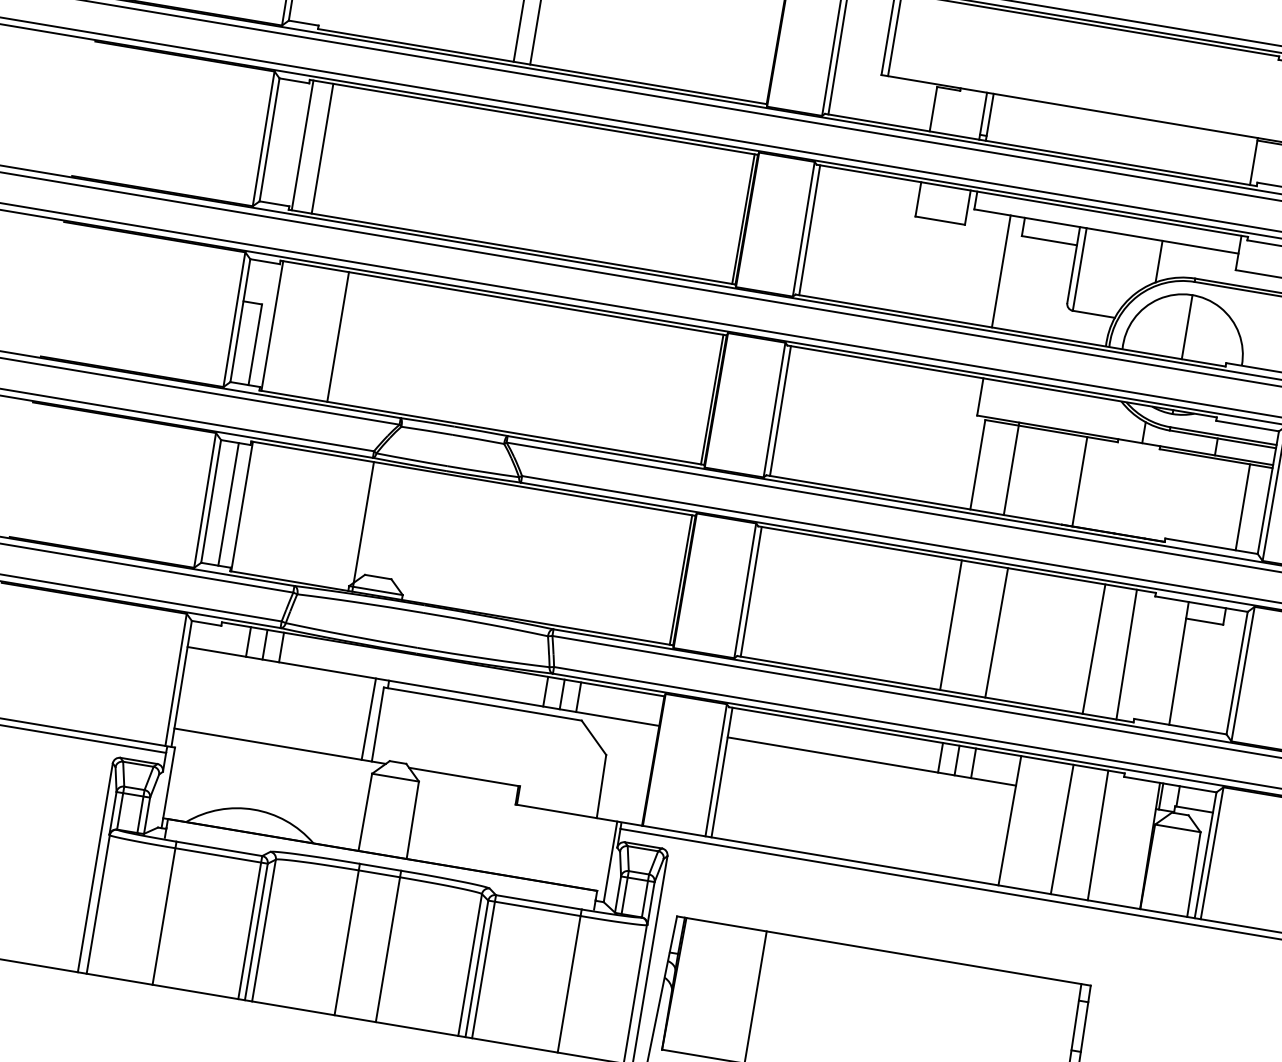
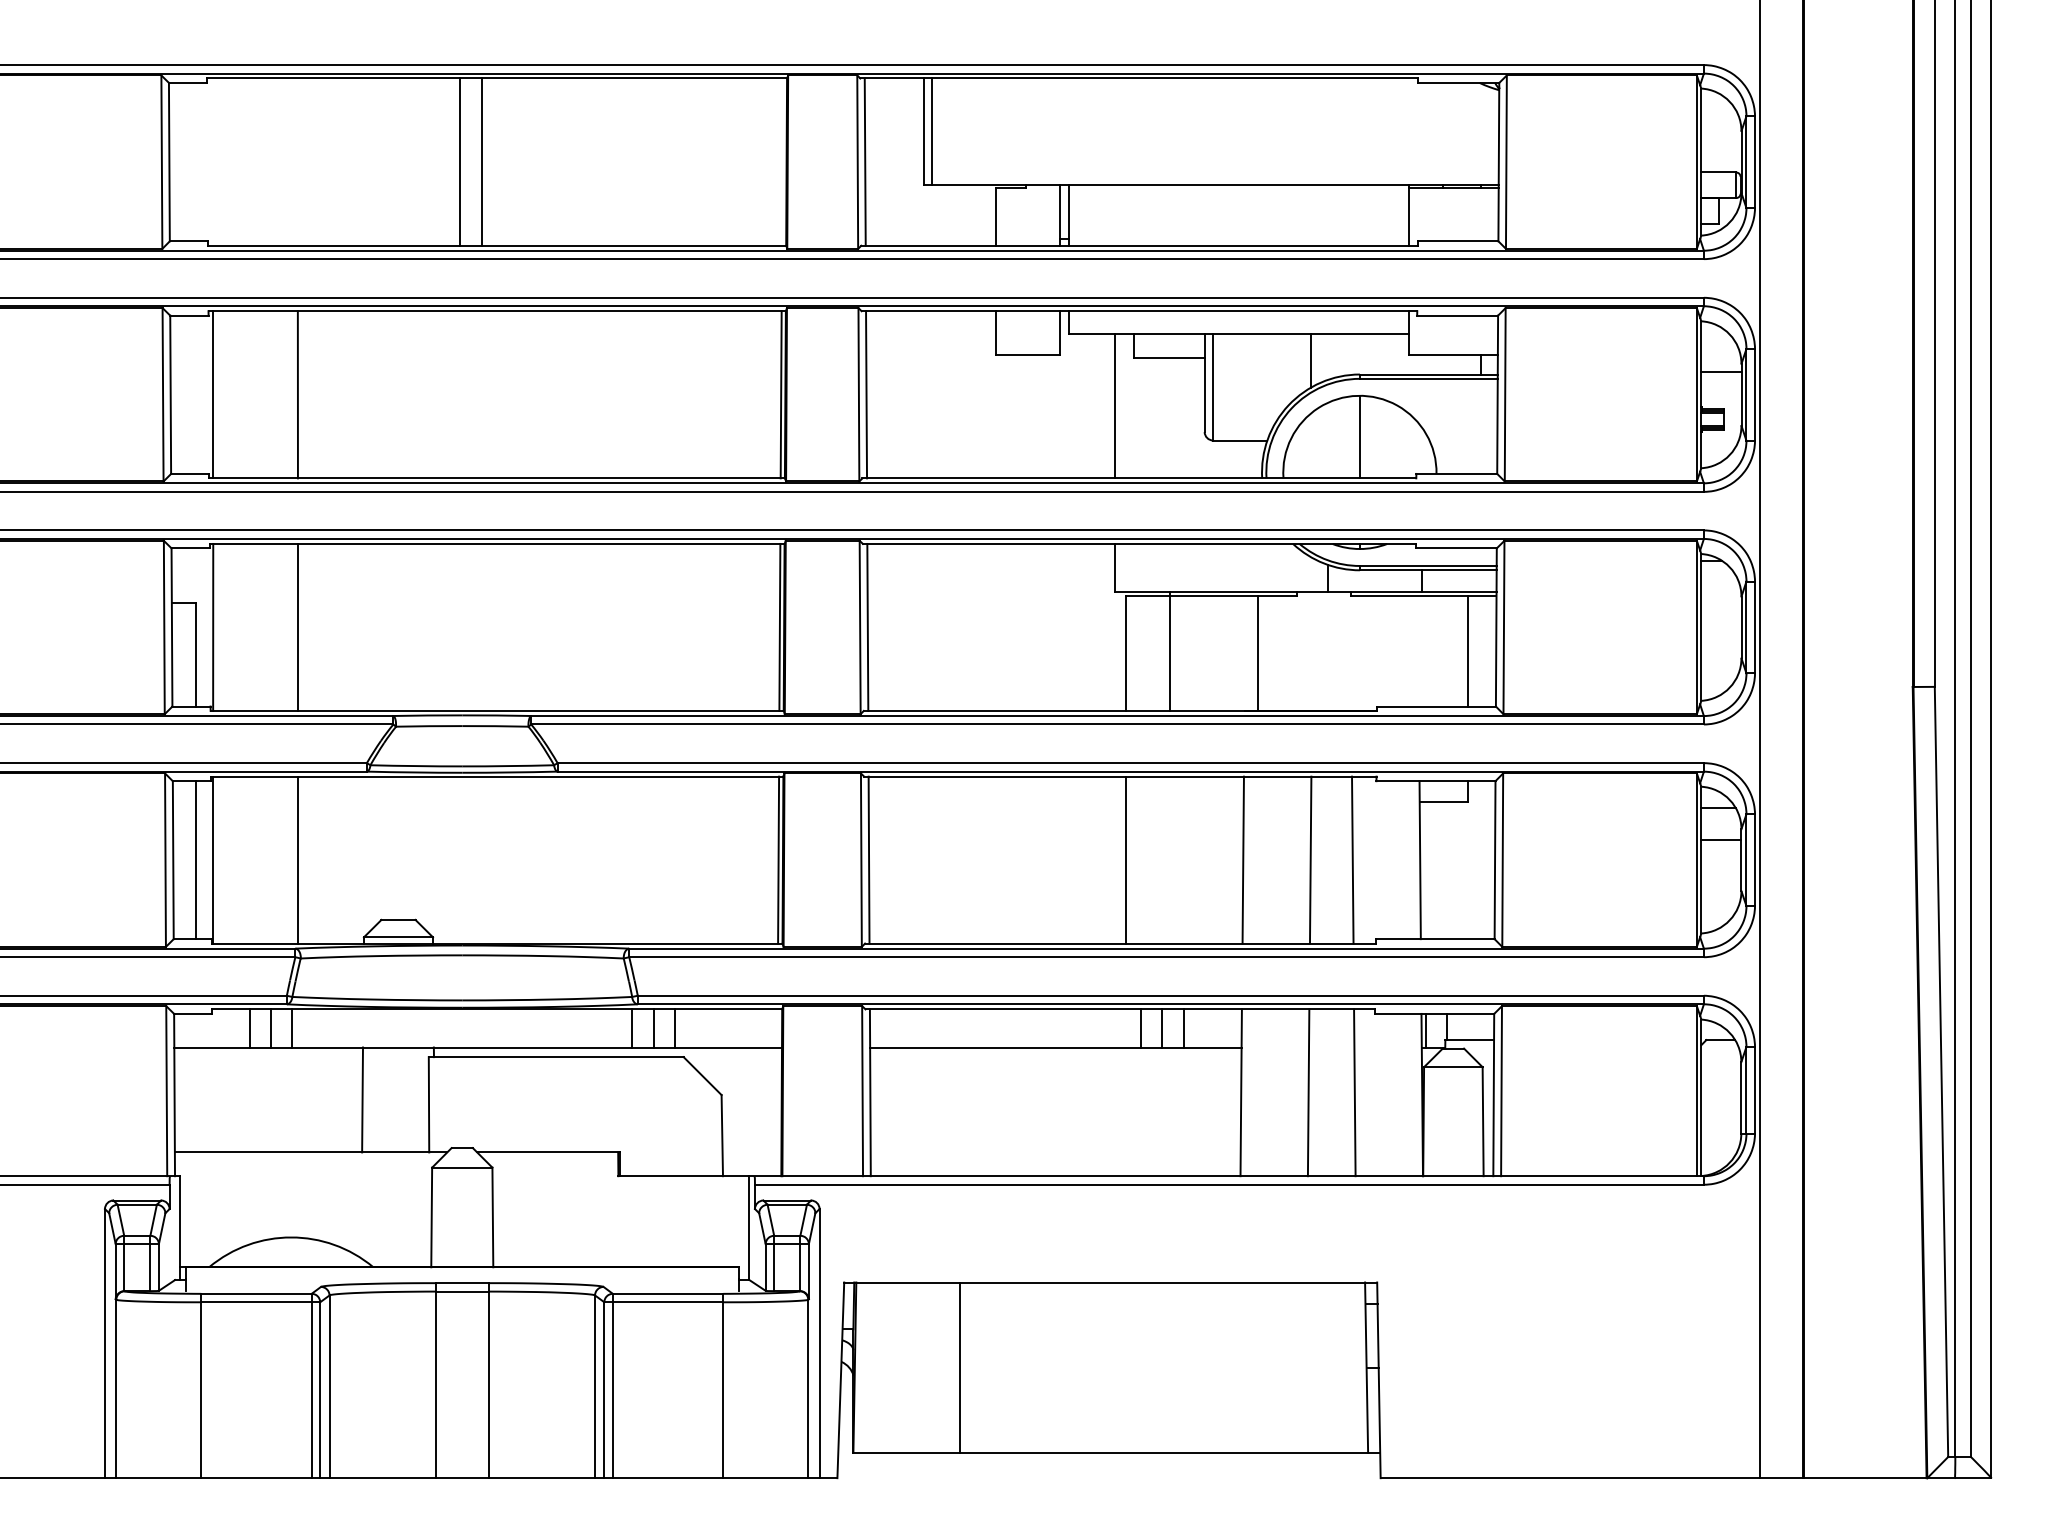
line: (322, 148) -> (297, 394), moved
line: (363, 526) -> (298, 859), moved
line: (996, 632) -> (1242, 859), moved
line: (368, 718) -> (362, 1099), moved

